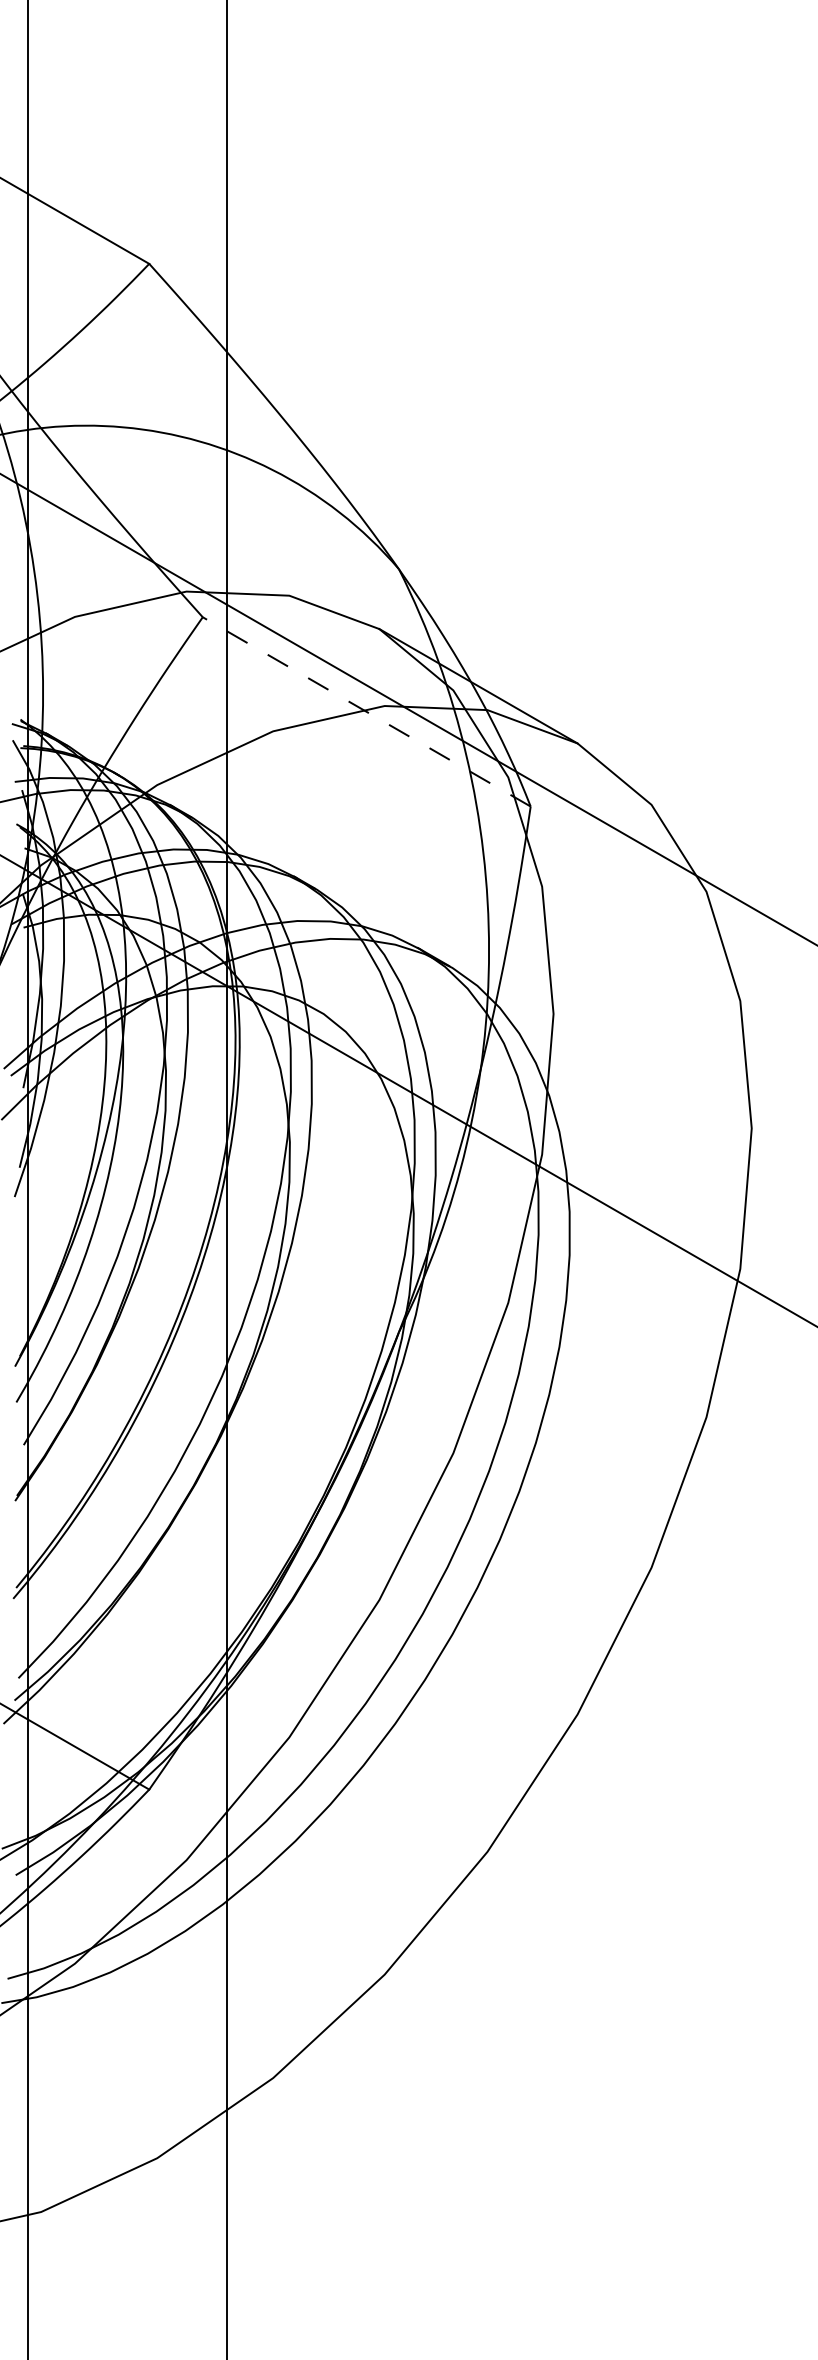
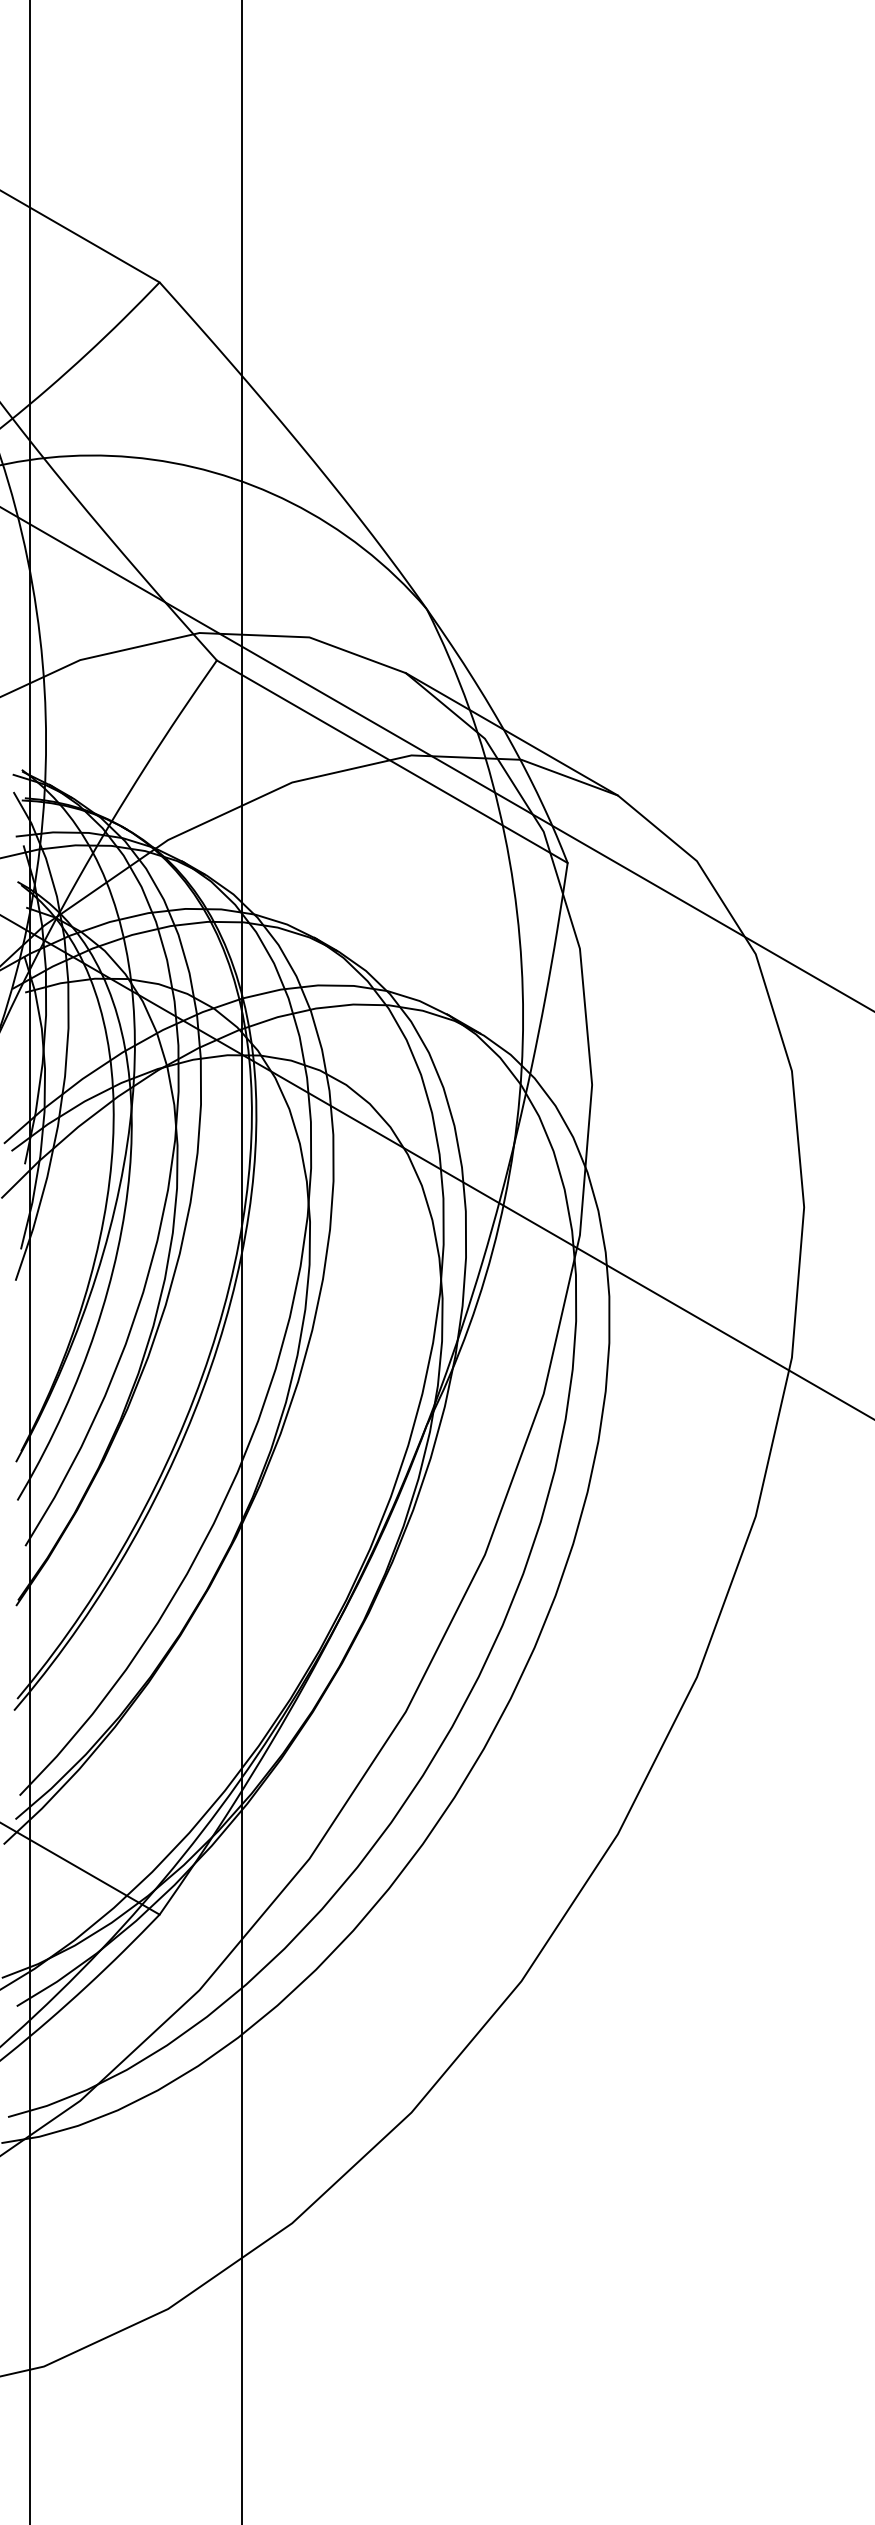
line: (366, 711) -> (392, 761), dashed -> solid

